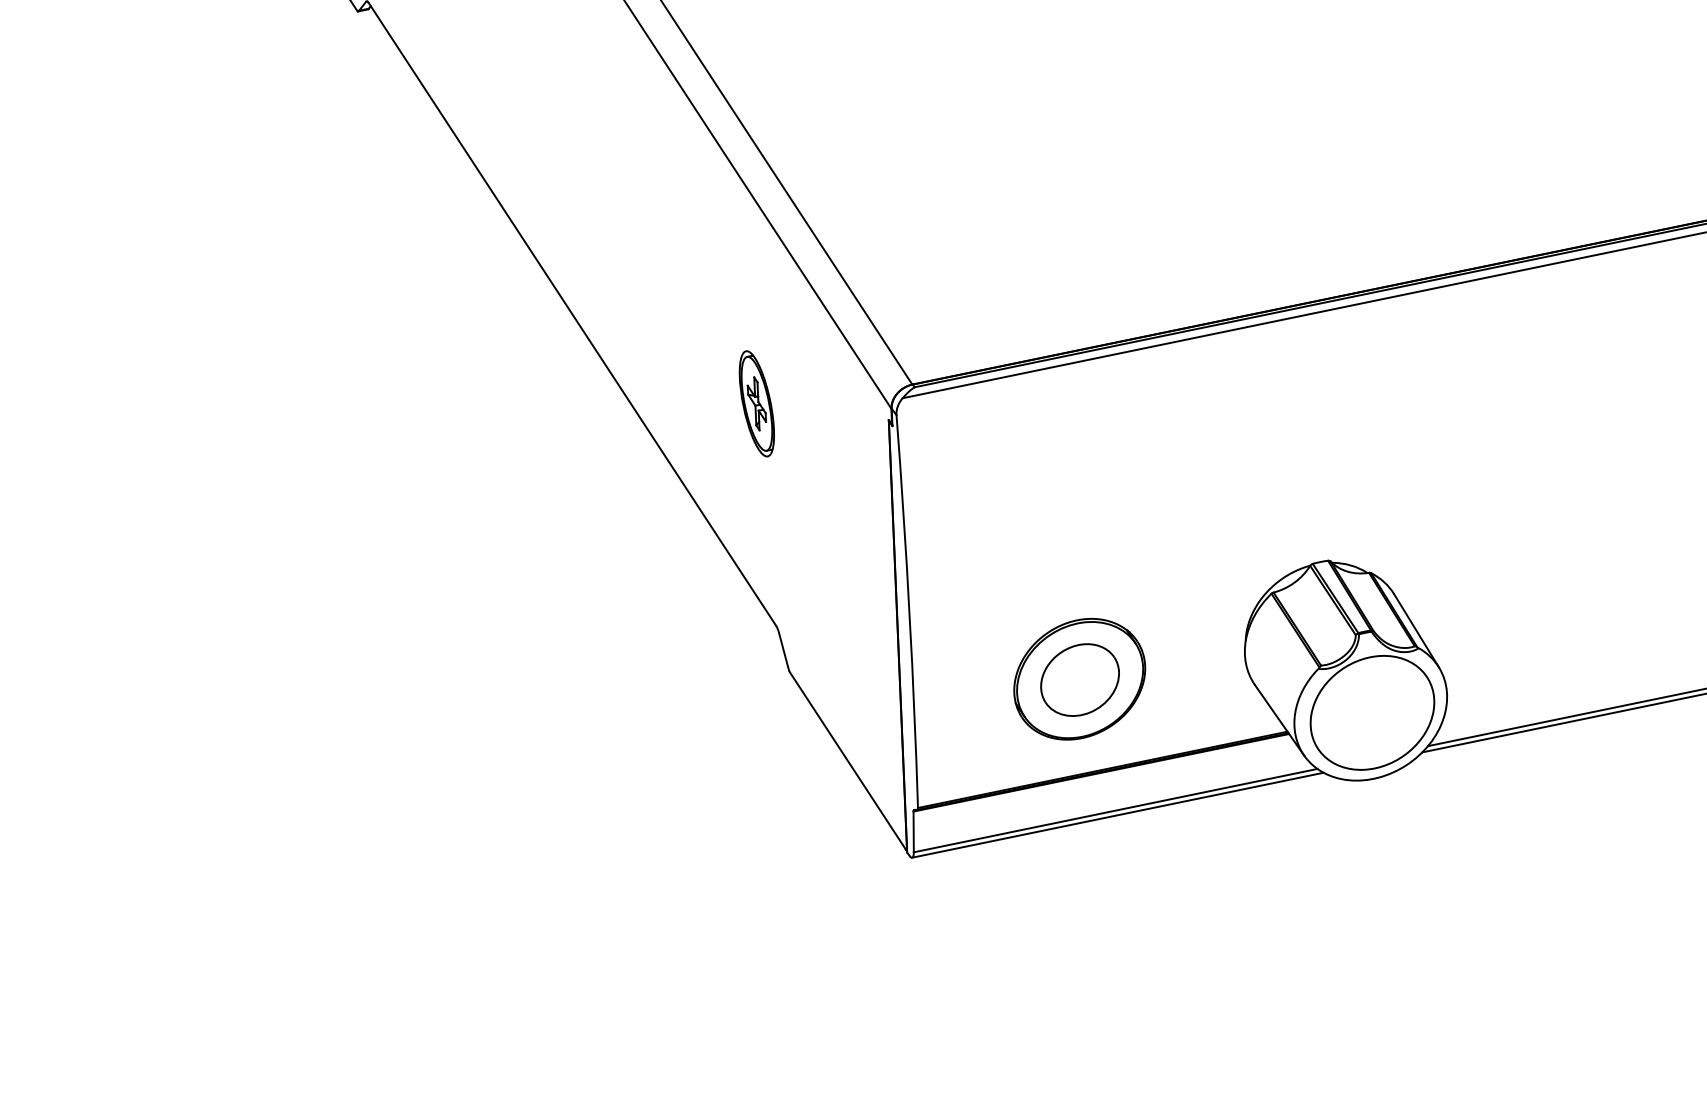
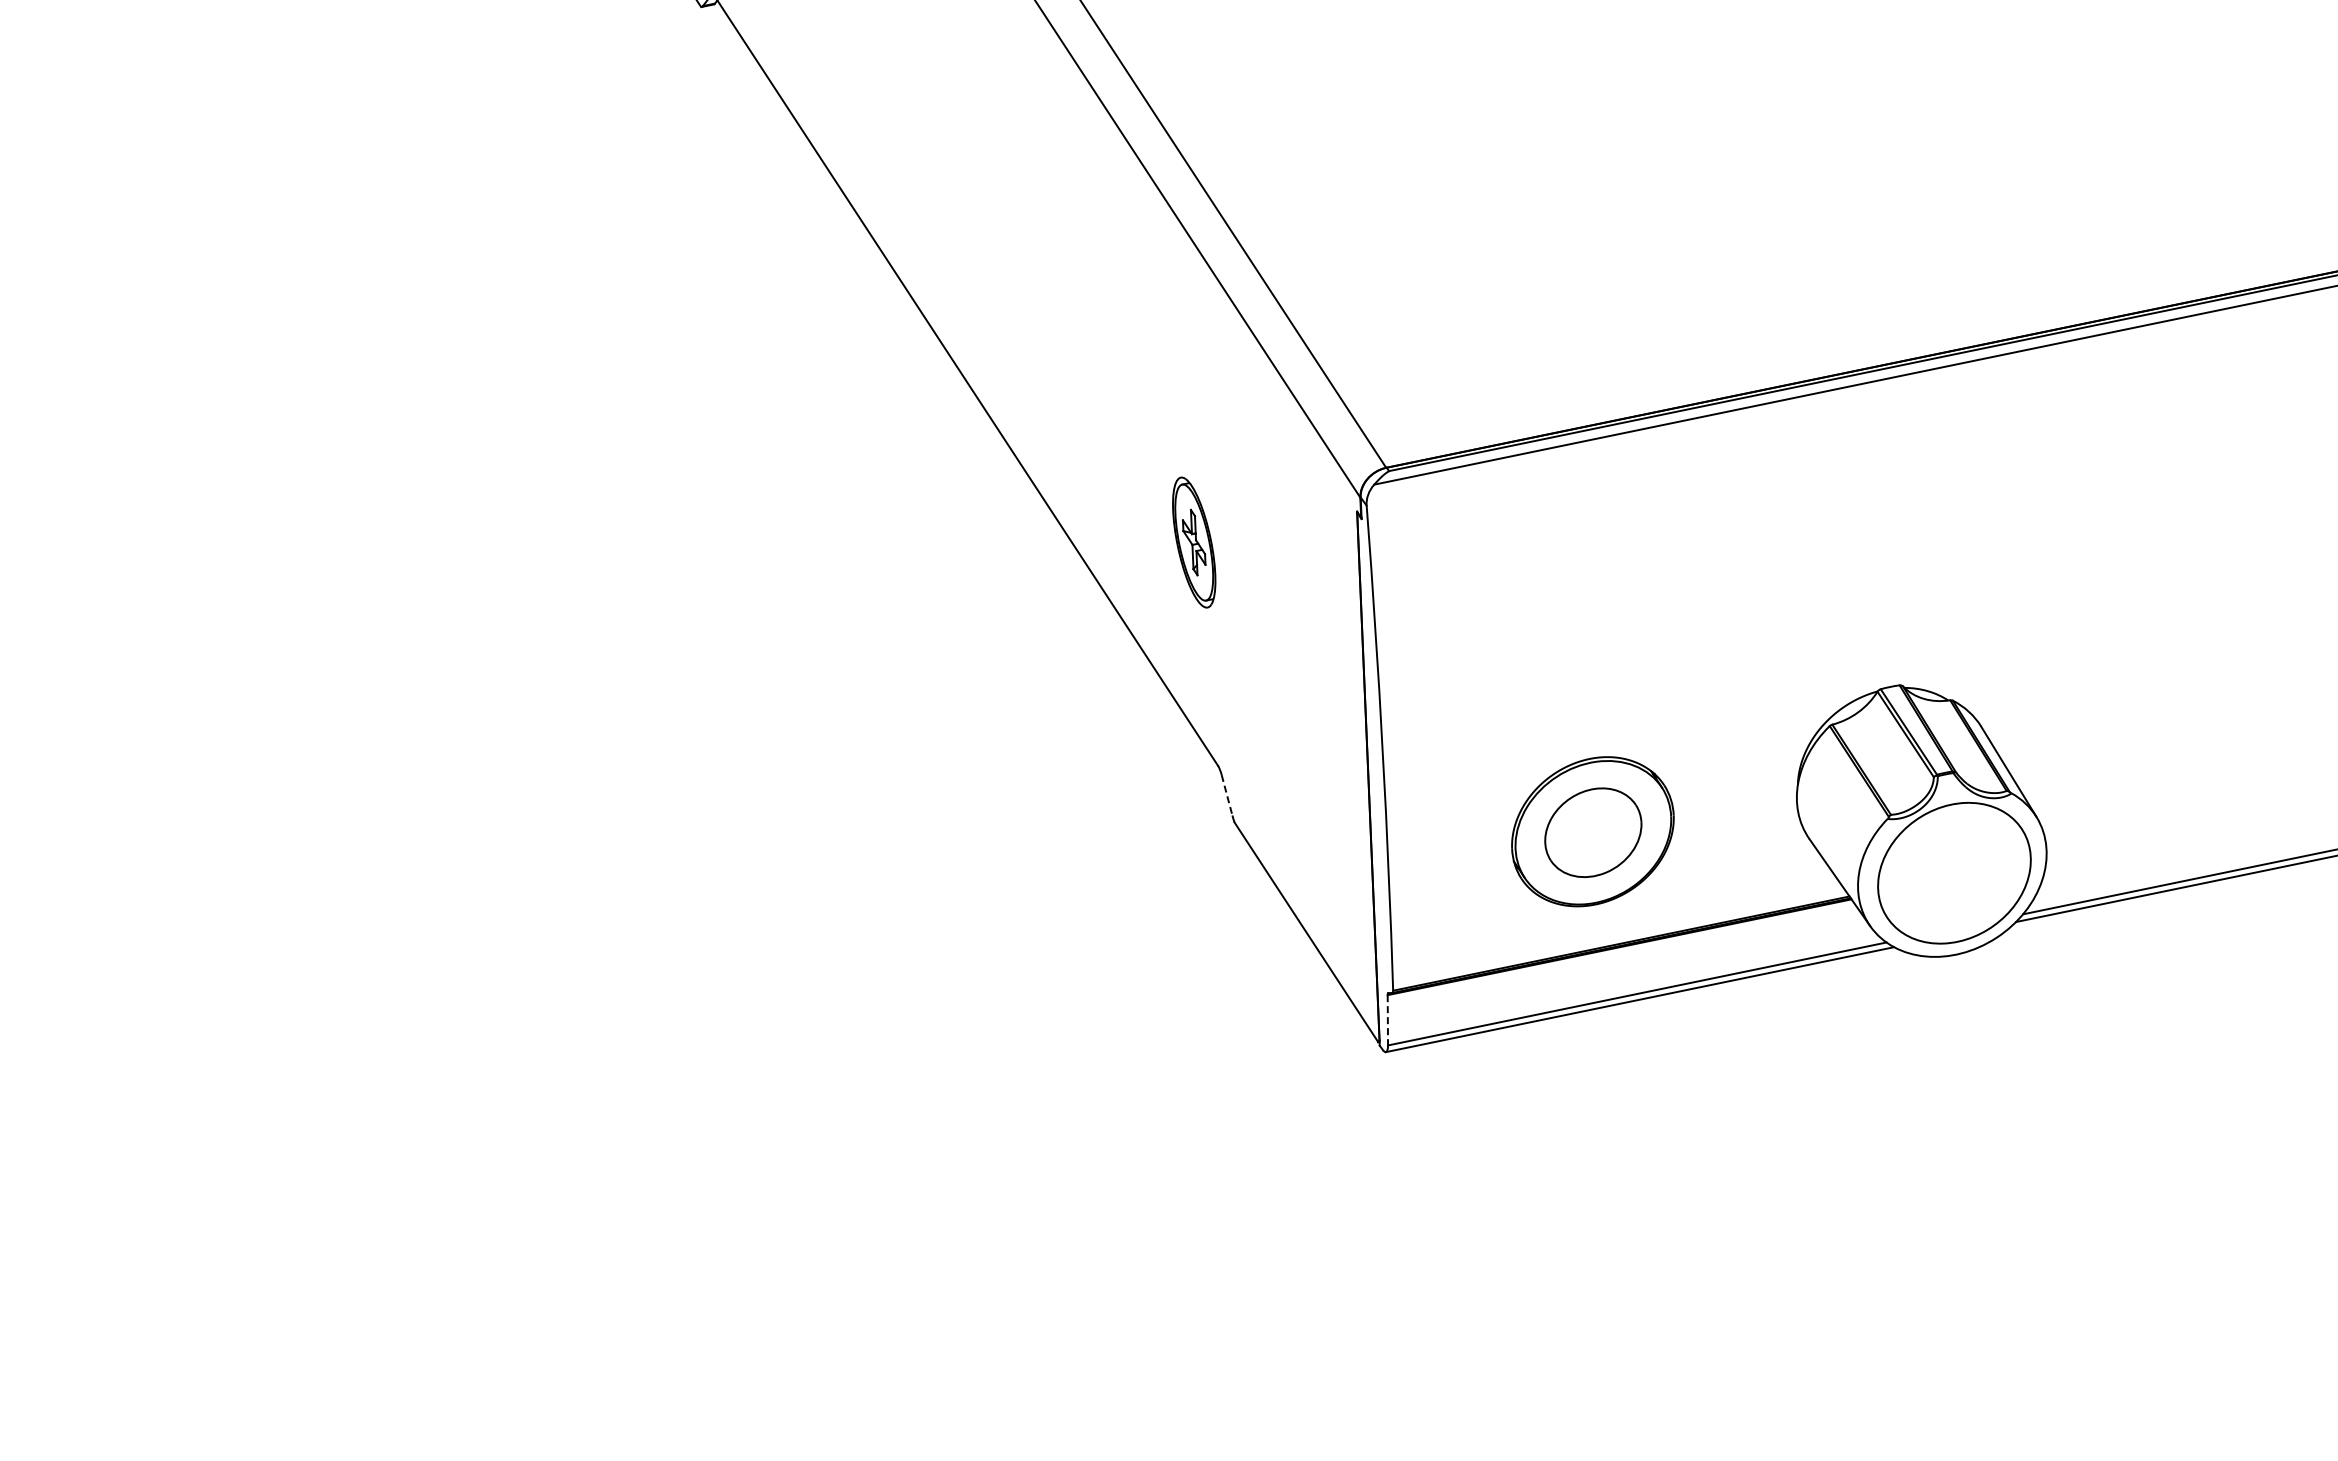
part: (757, 403) -> (1194, 542), moved
line: (783, 649) -> (1227, 795), solid -> dashed
line: (913, 832) -> (1387, 1020), solid -> dashed

